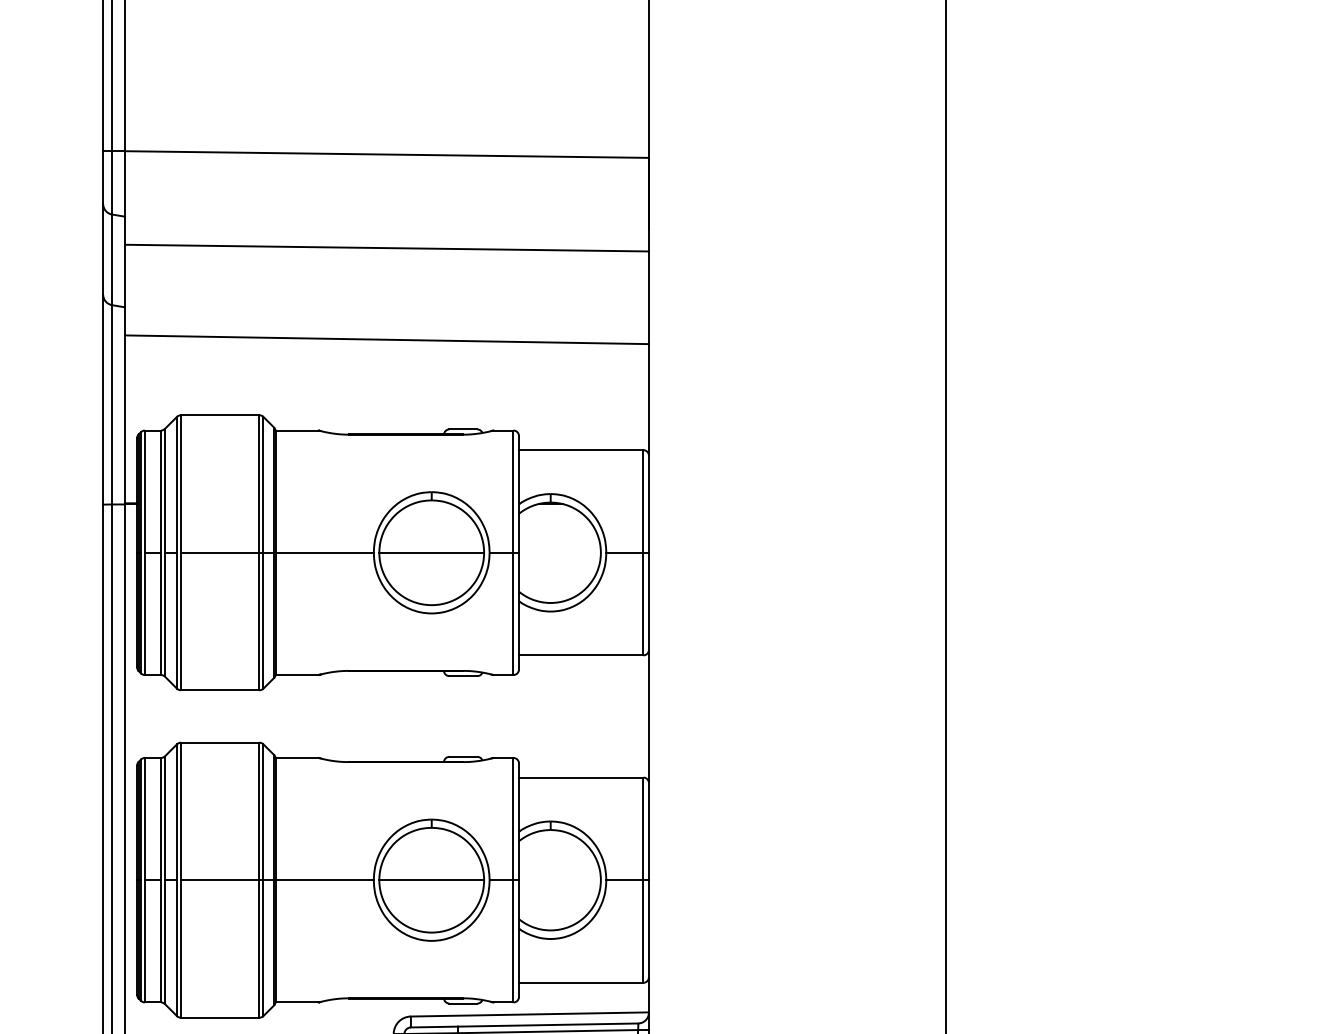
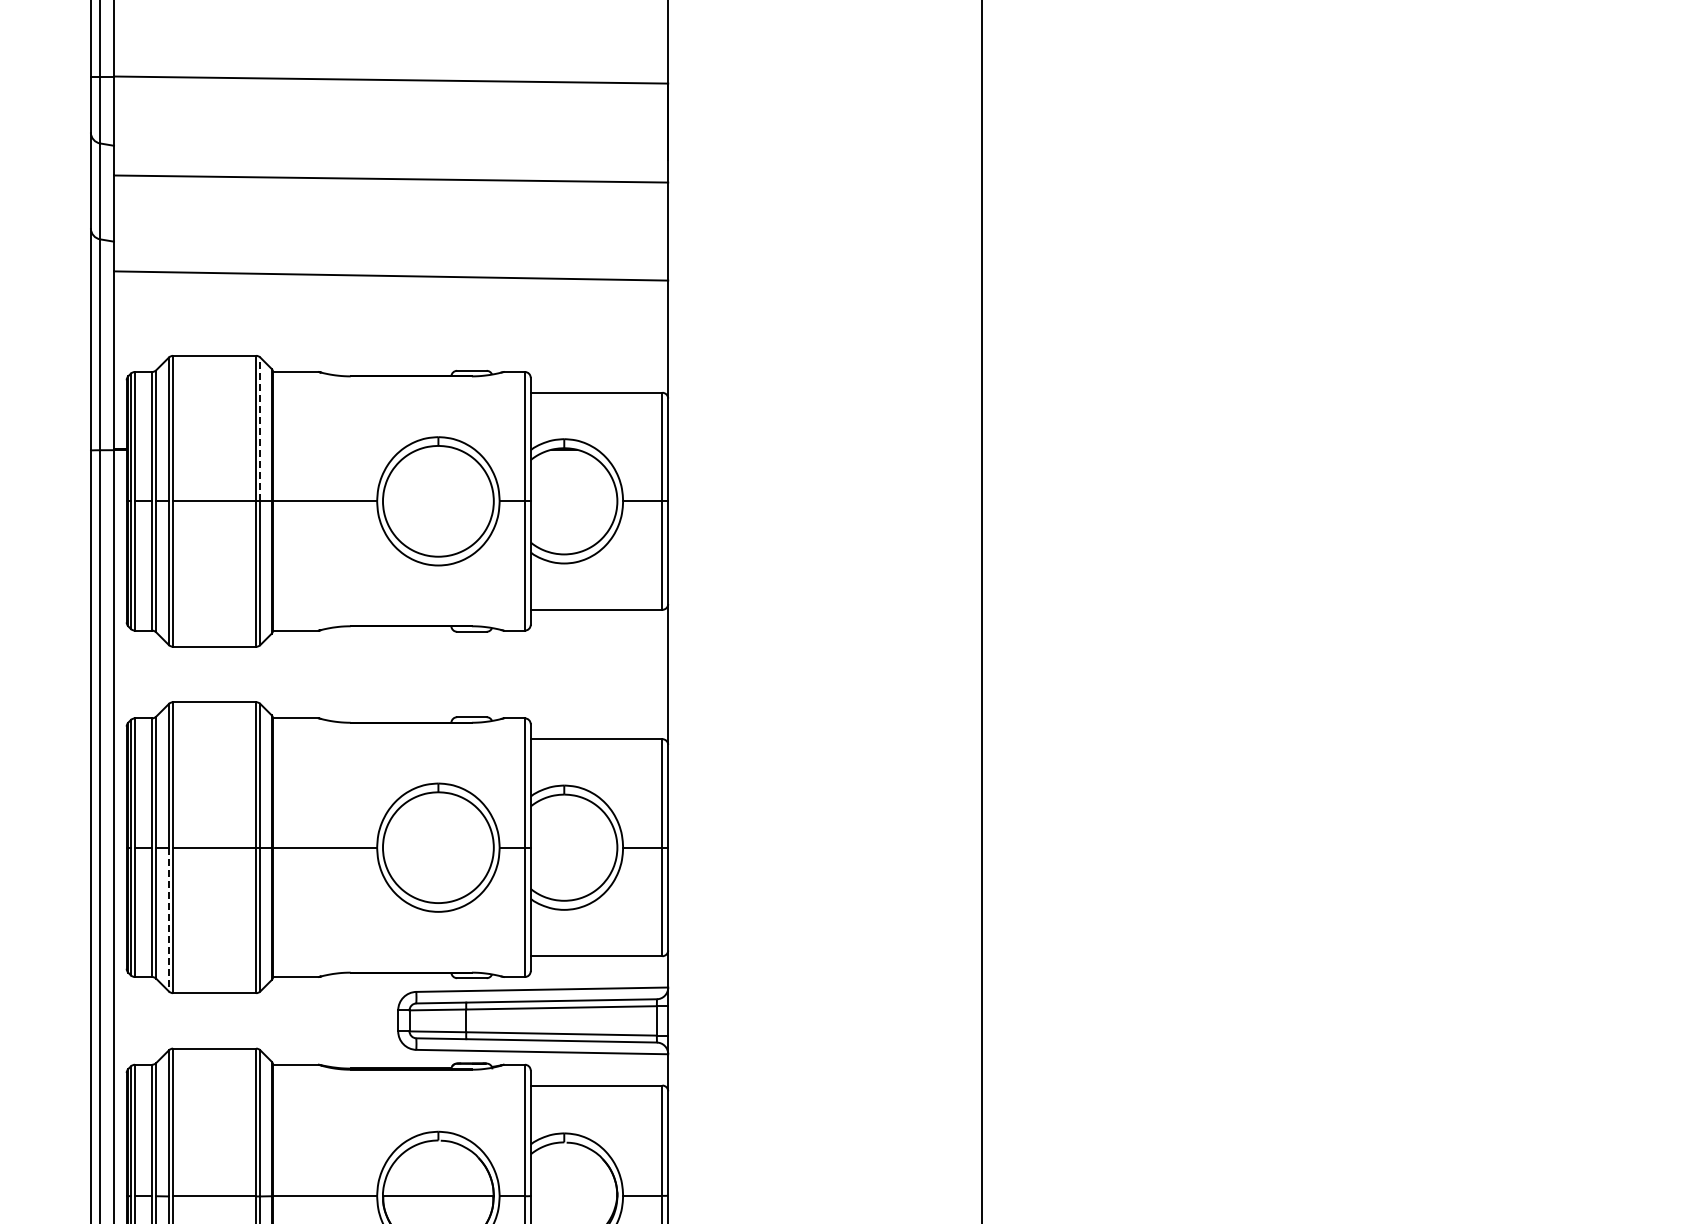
line: (263, 484) -> (260, 429), solid -> dashed
line: (431, 552) -> (438, 501), removed
line: (431, 880) -> (438, 847), removed
line: (176, 948) -> (168, 919), solid -> dashed

